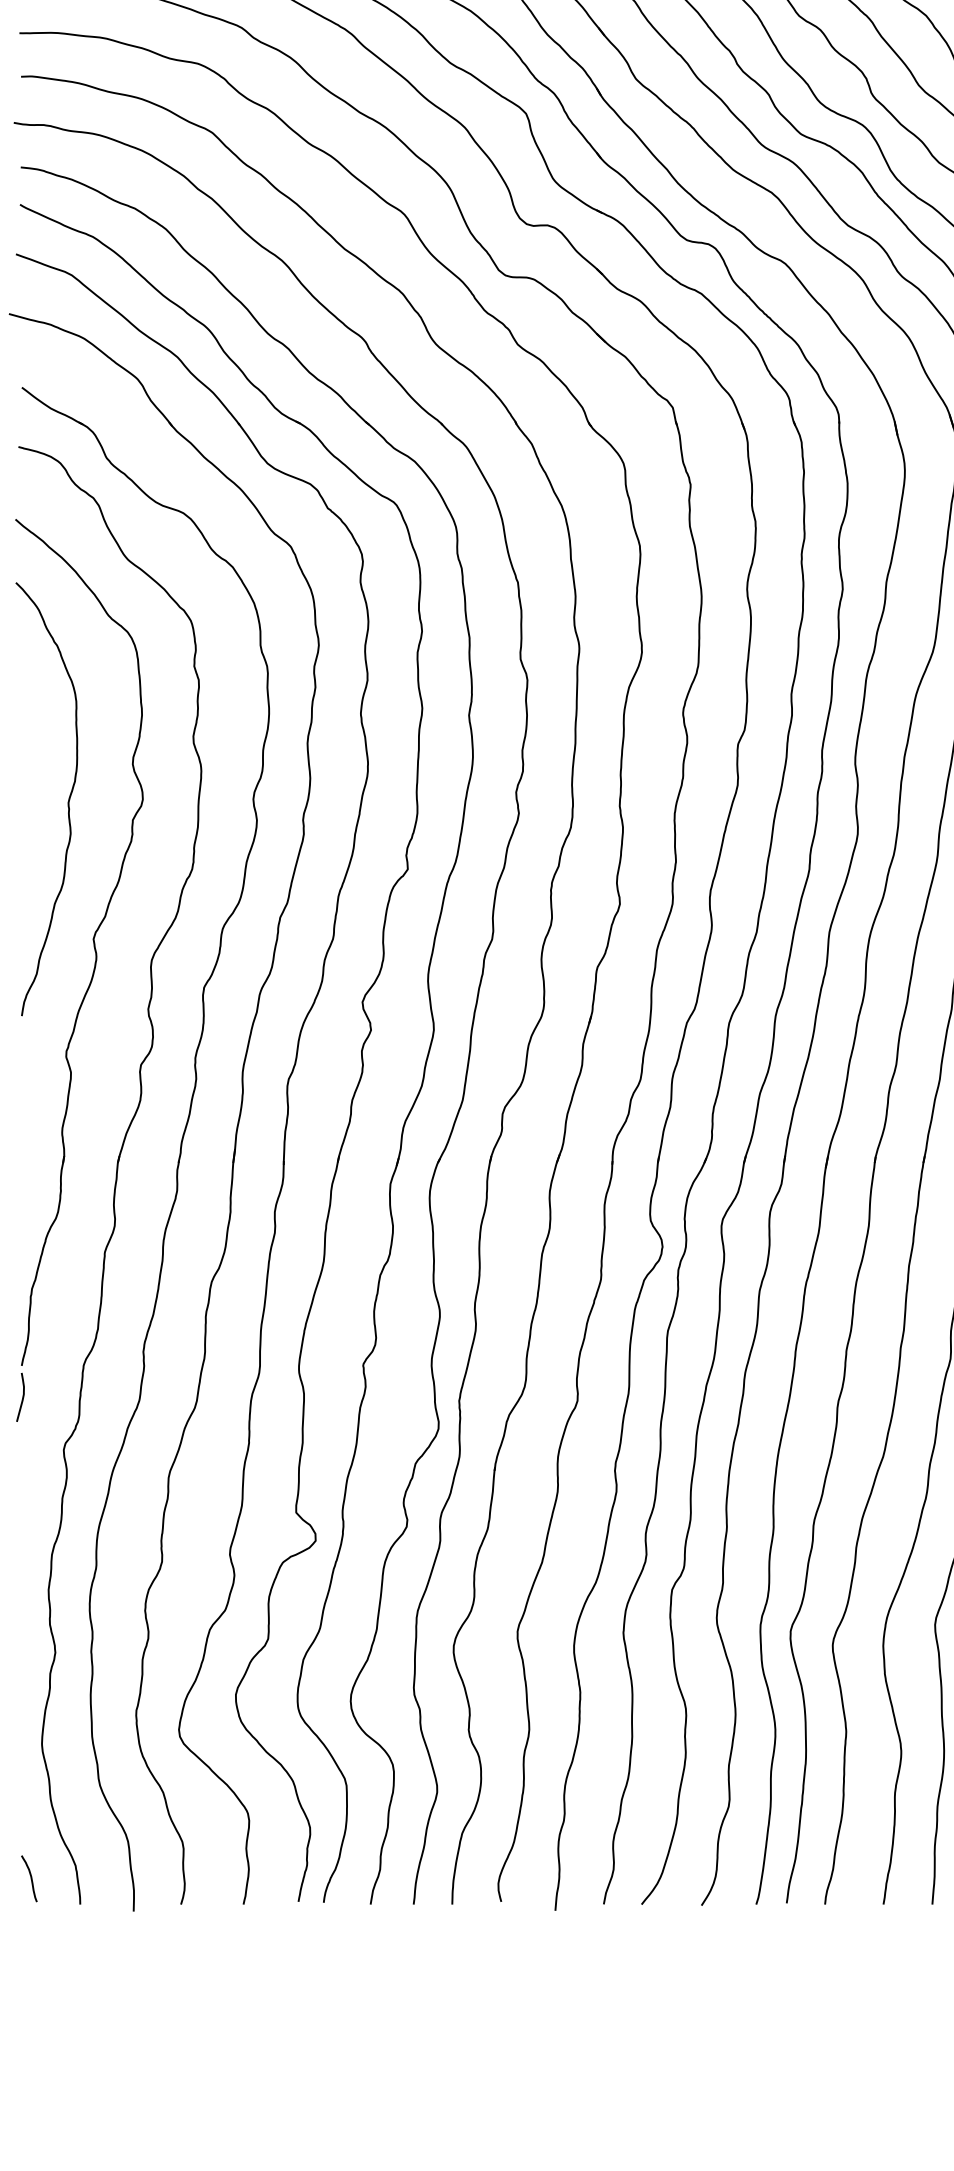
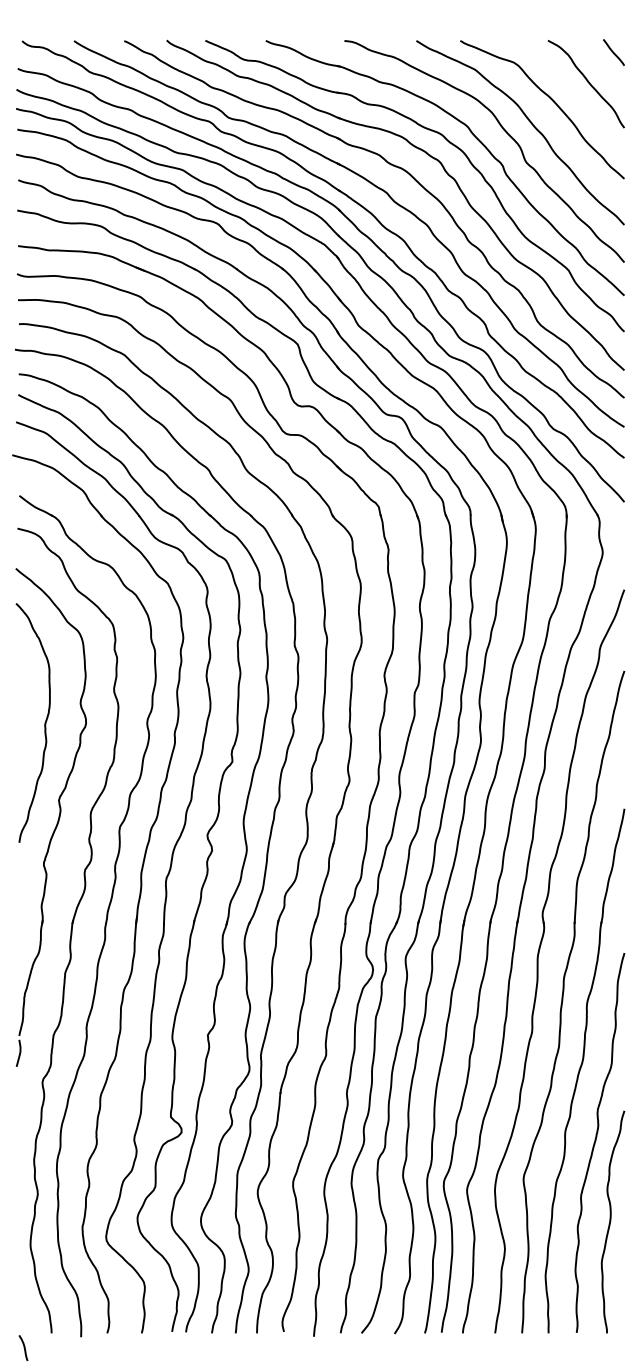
curve: (29, 1877) -> (23, 1347), moved

